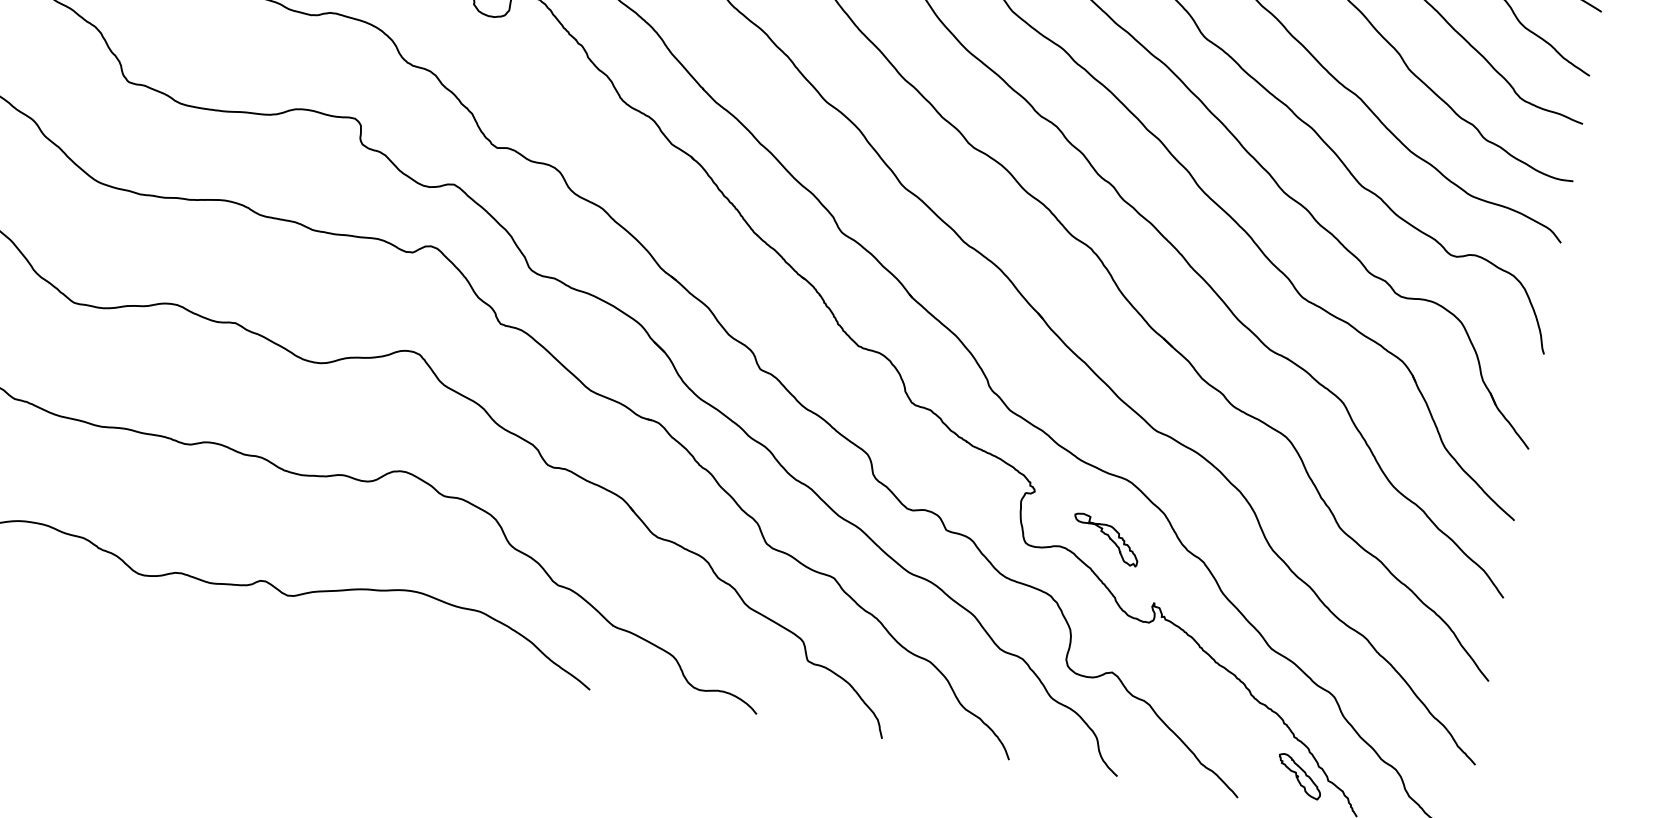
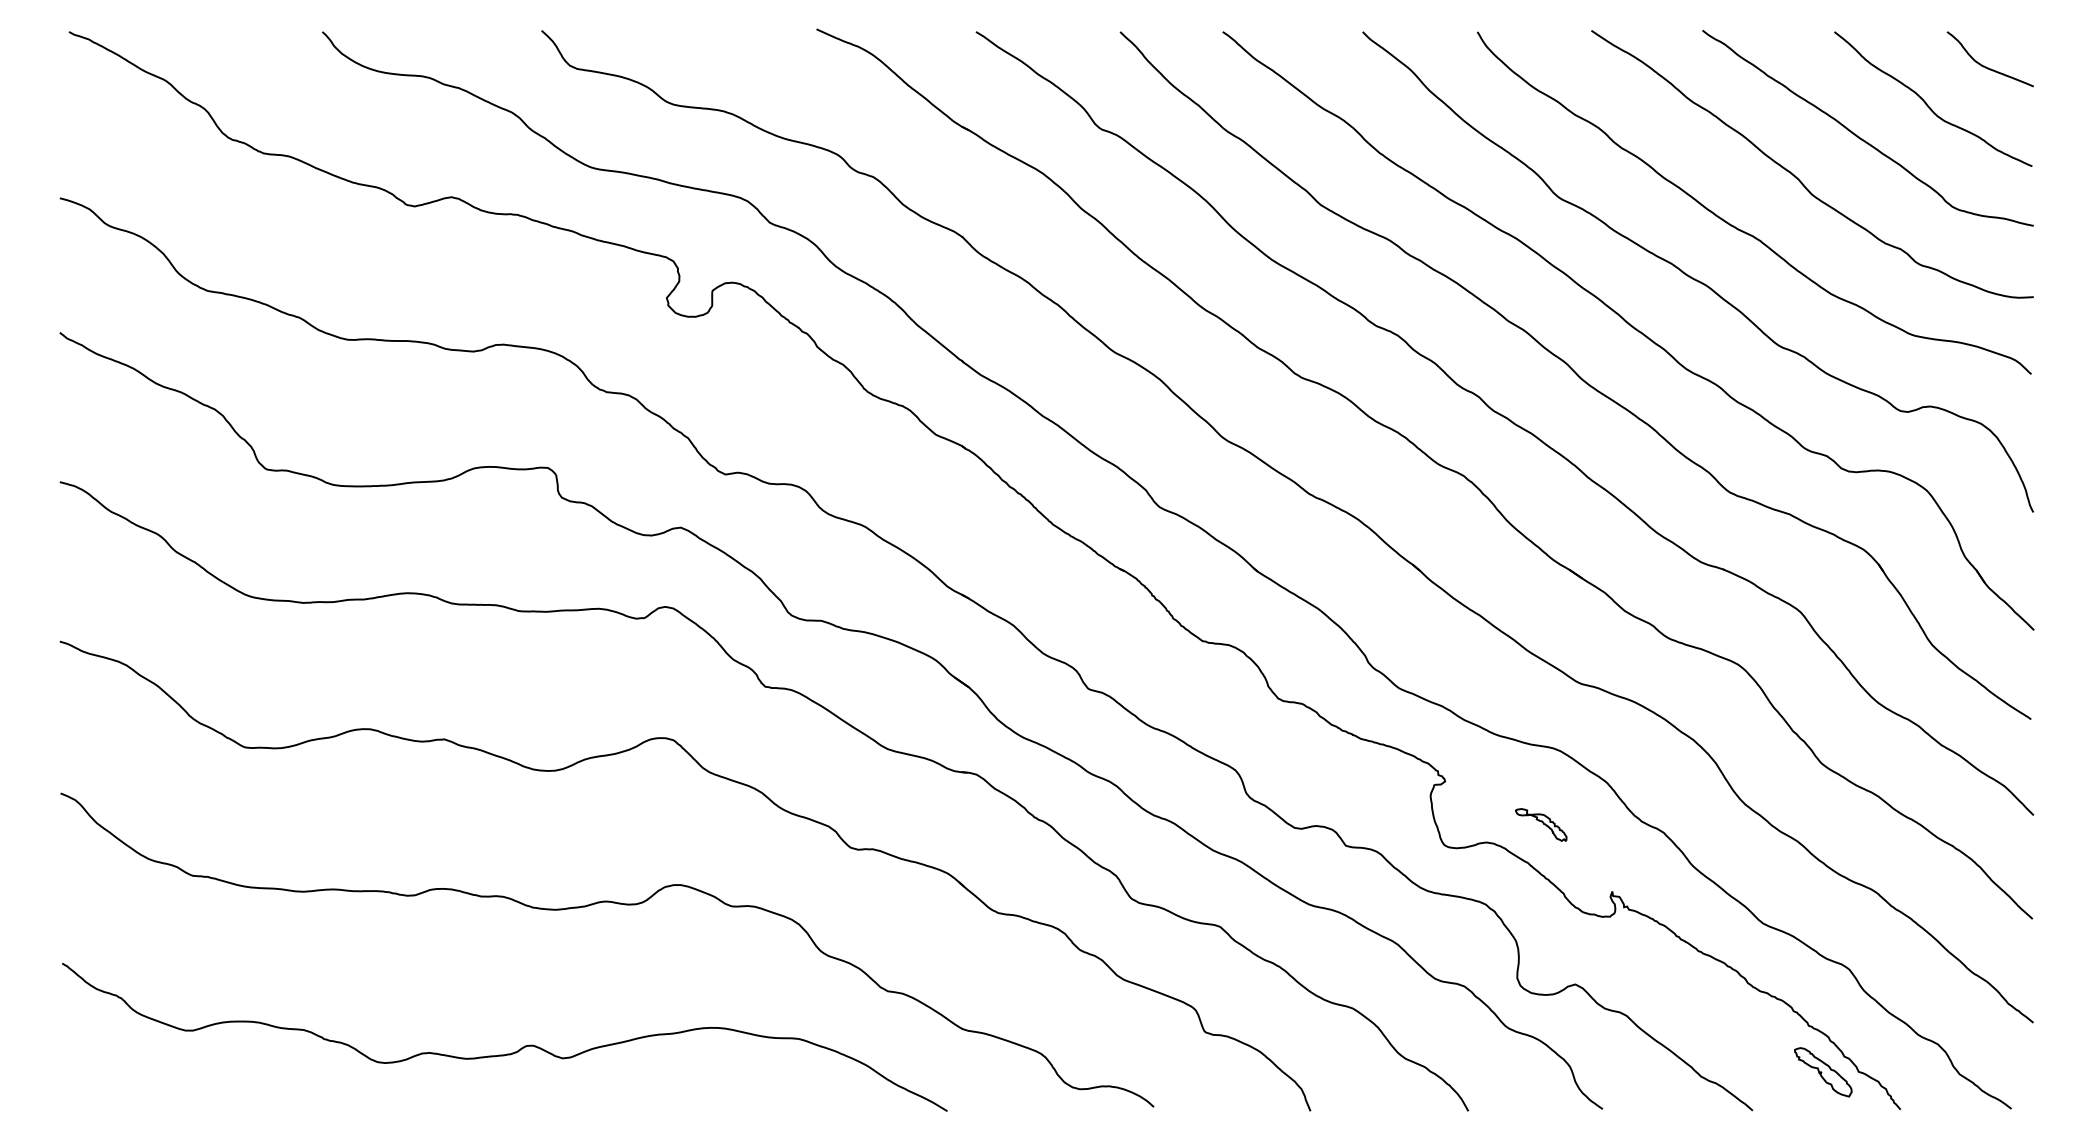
part: (1106, 539) -> (1541, 824), size x0.6

